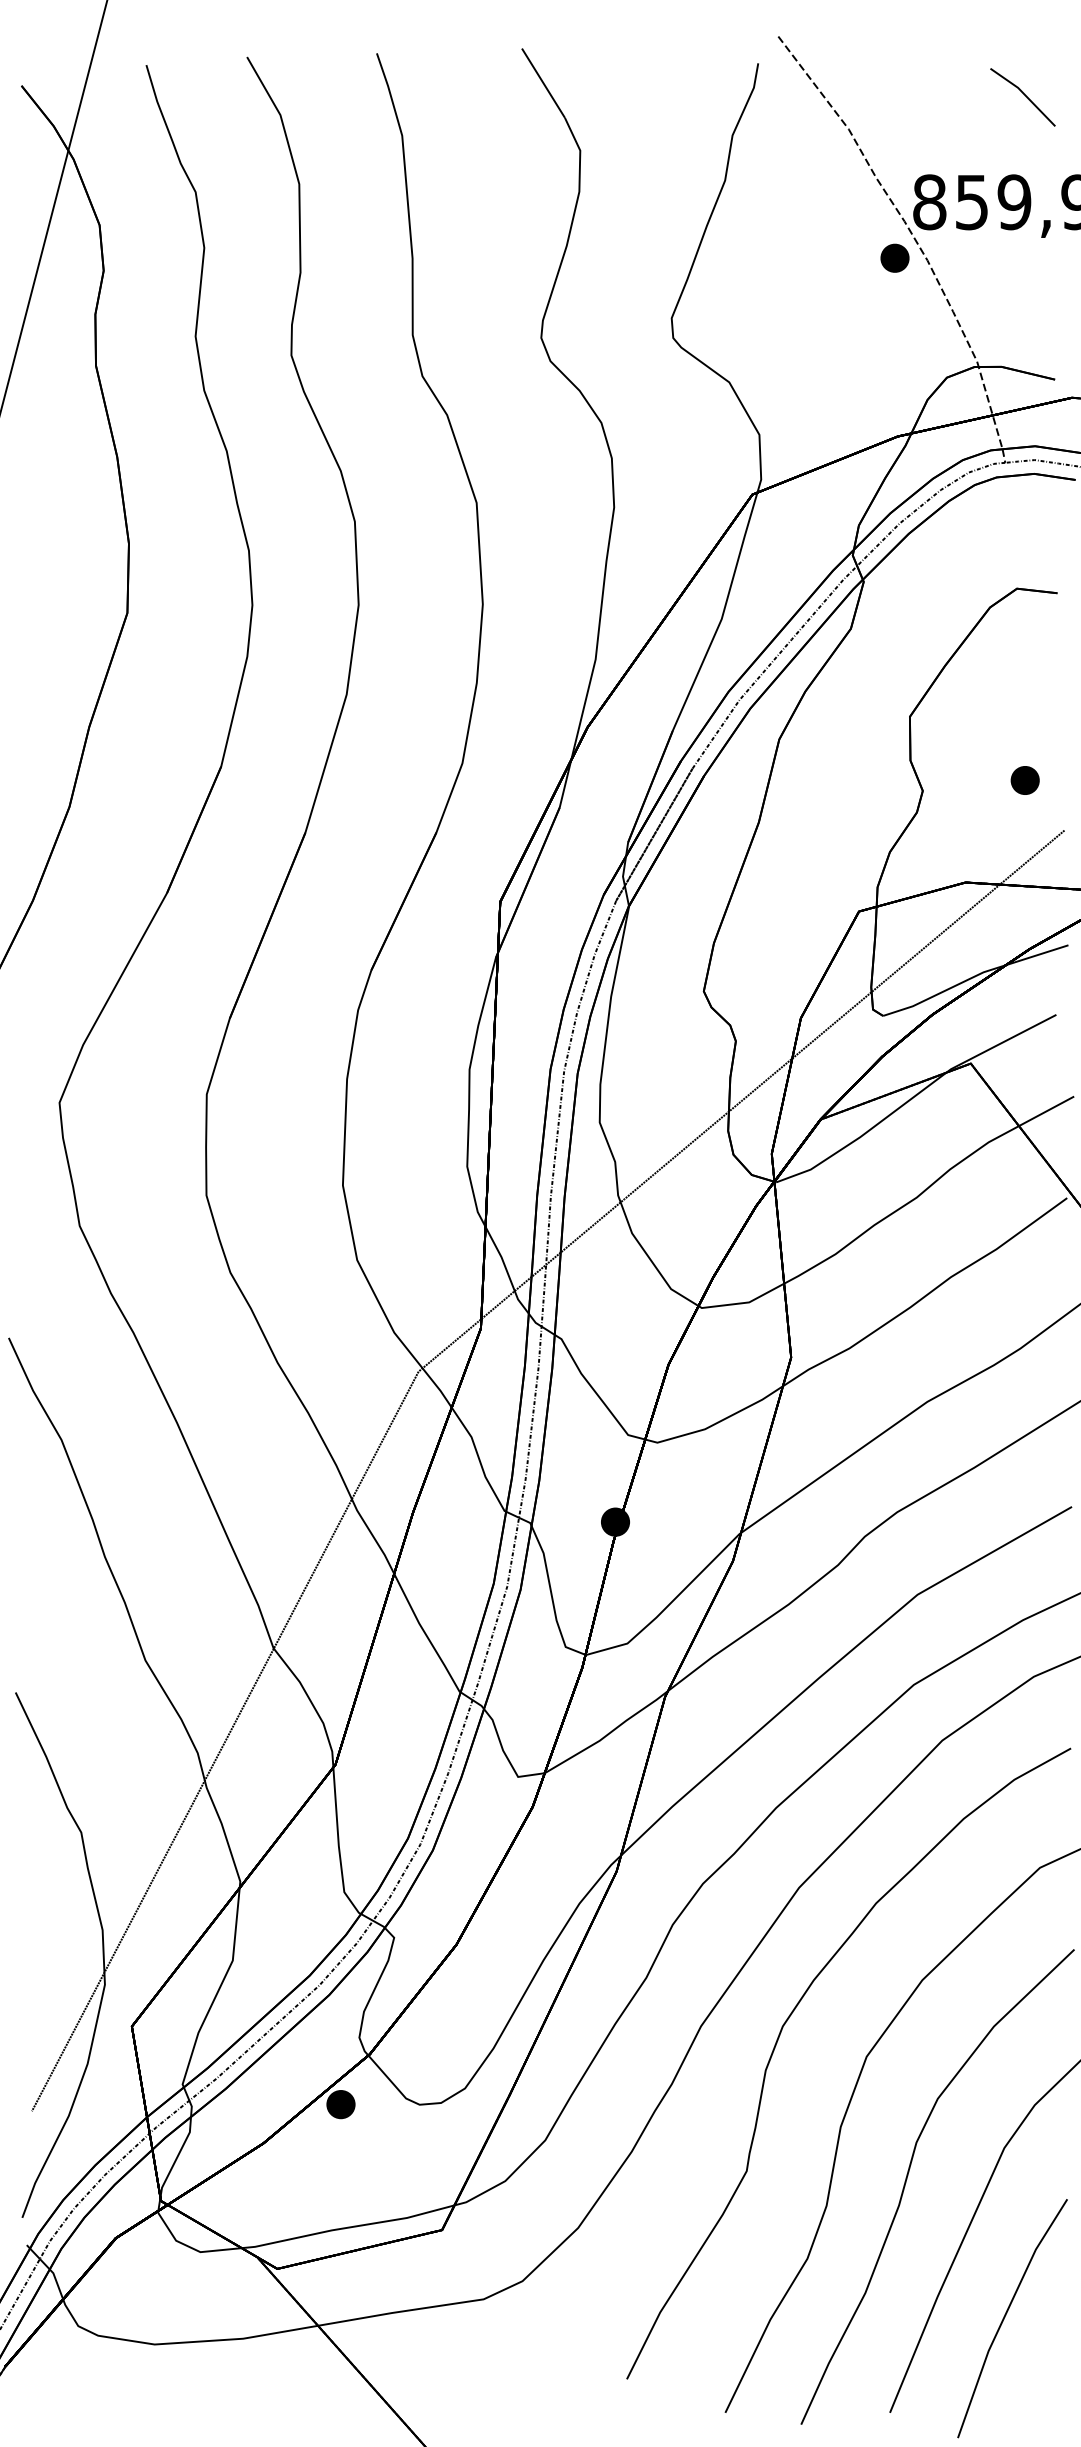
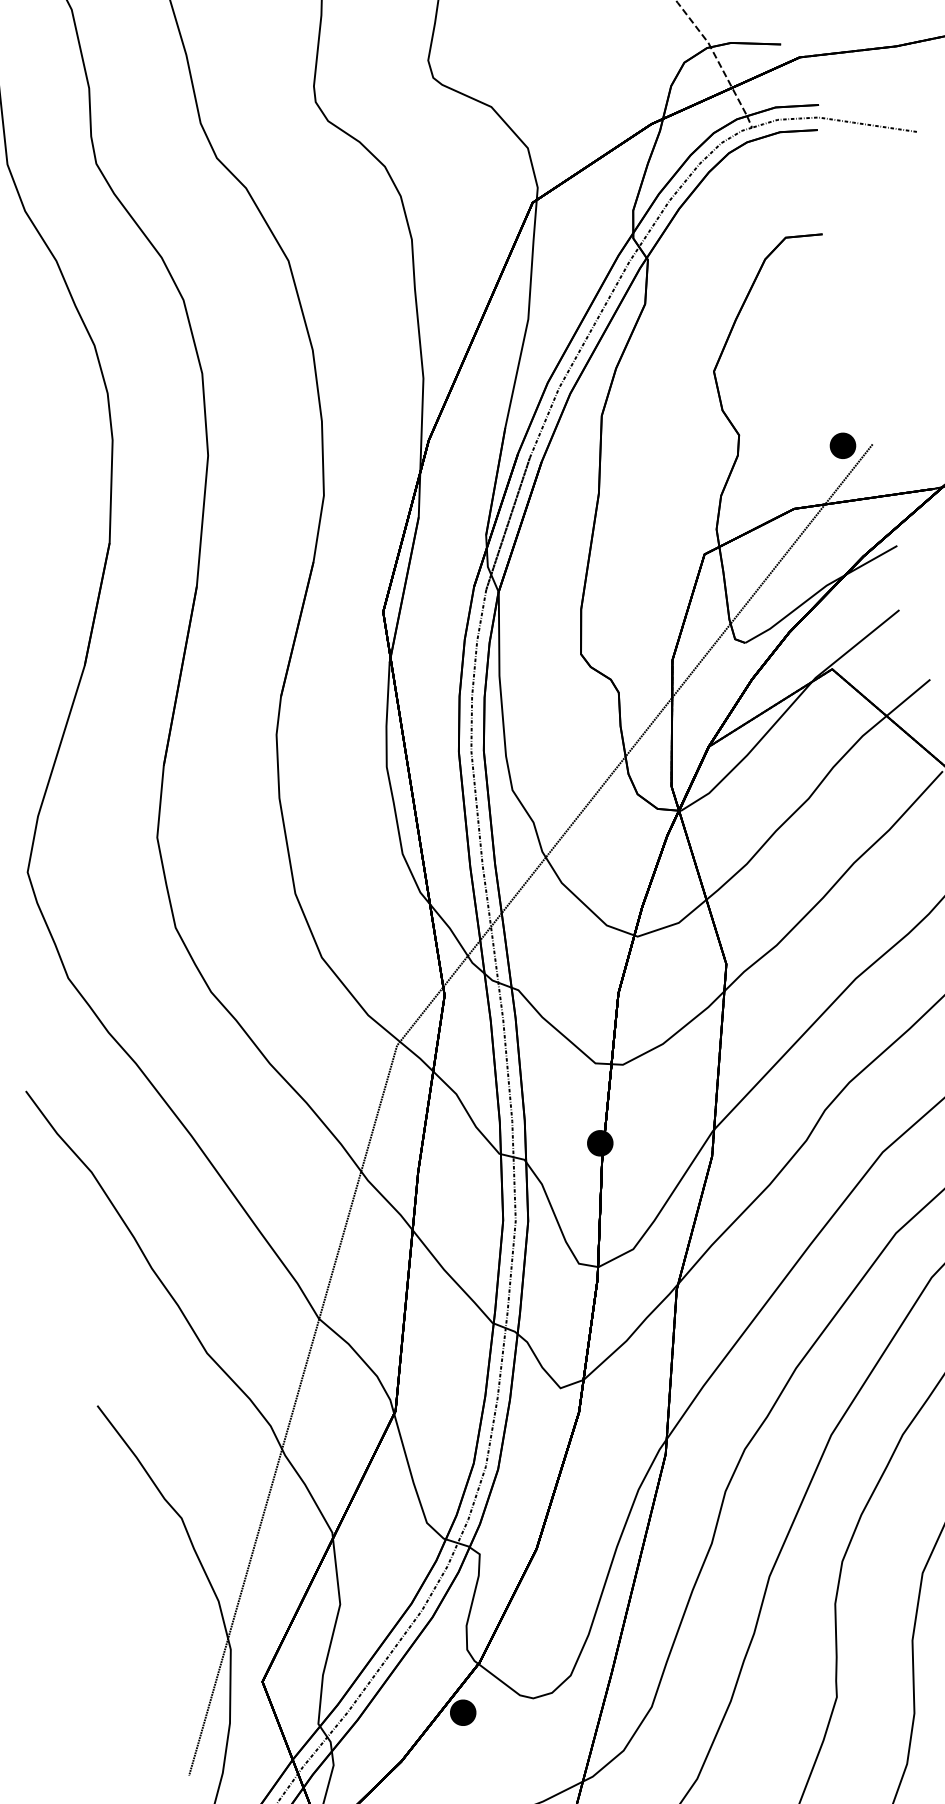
part: (1024, 780) -> (842, 445), moved

